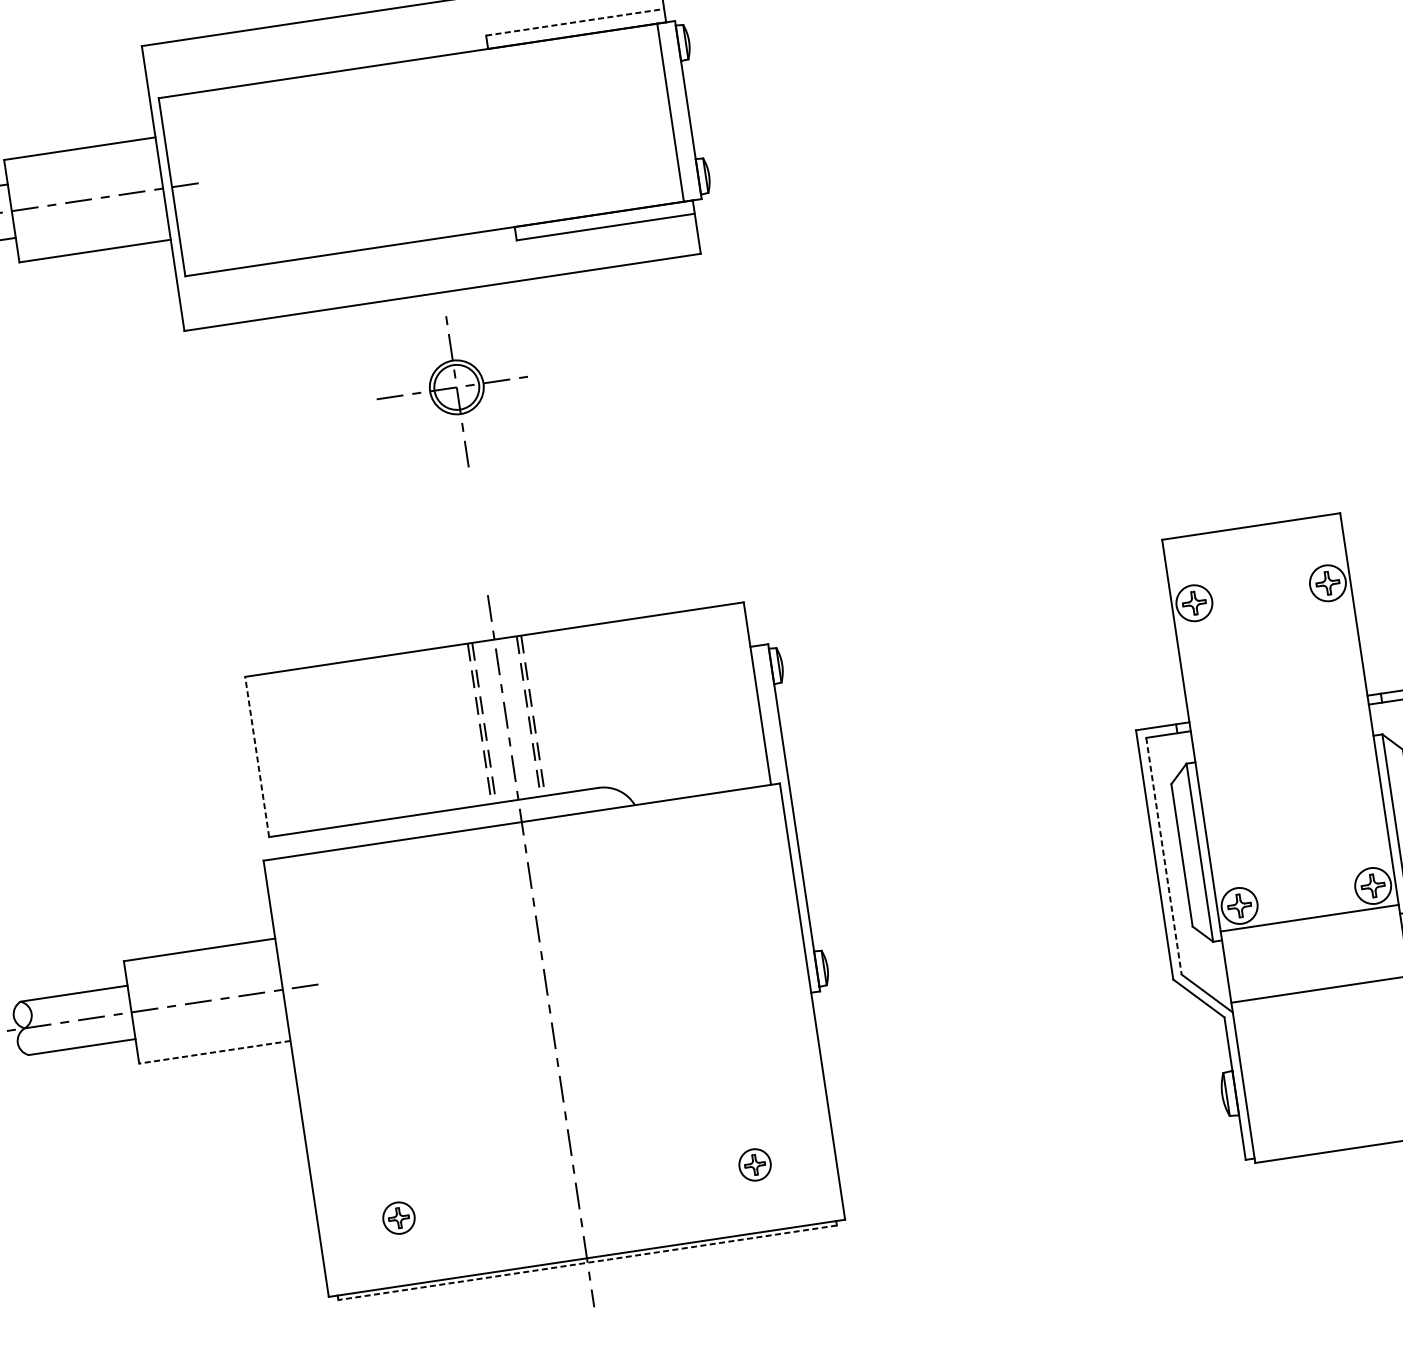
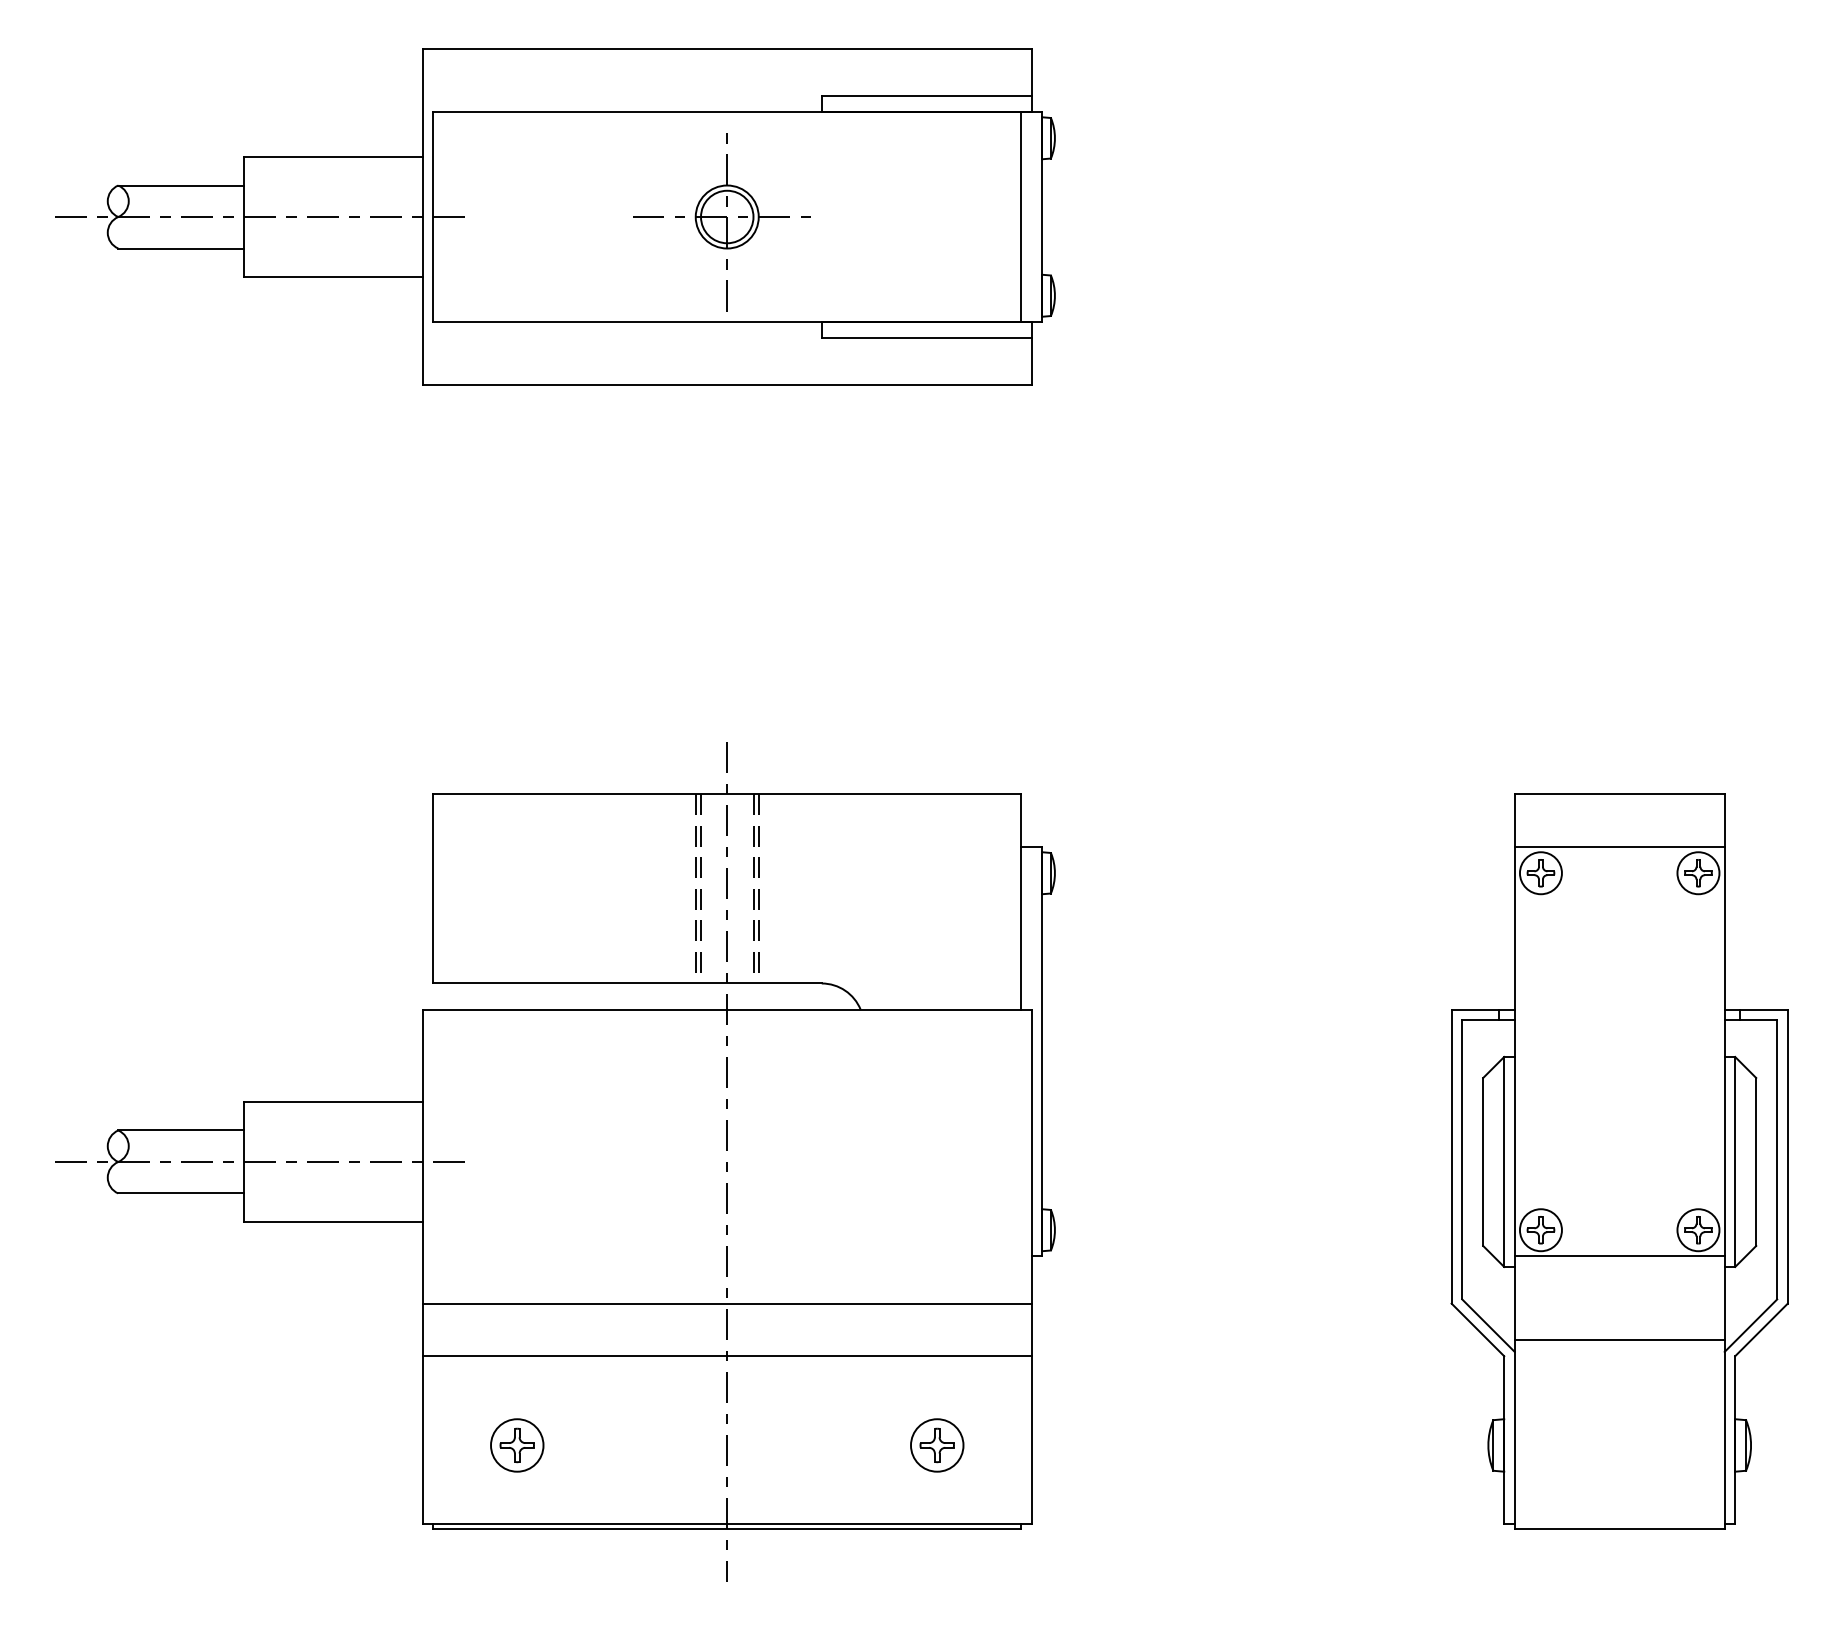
line: (574, 22) -> (926, 96), dashed -> solid
part: (452, 392) -> (721, 222), moved
line: (1257, 570) -> (1619, 846), added
line: (257, 756) -> (433, 888), dashed -> solid
line: (1164, 855) -> (1462, 1159), dashed -> solid
line: (214, 1052) -> (333, 1222), dashed -> solid
line: (558, 1071) -> (726, 1303), added
line: (565, 1116) -> (726, 1356), added
part: (755, 1164) -> (937, 1445), size x1.43
part: (399, 1218) -> (517, 1445), size x1.43
line: (587, 1262) -> (727, 1529), dashed -> solid

